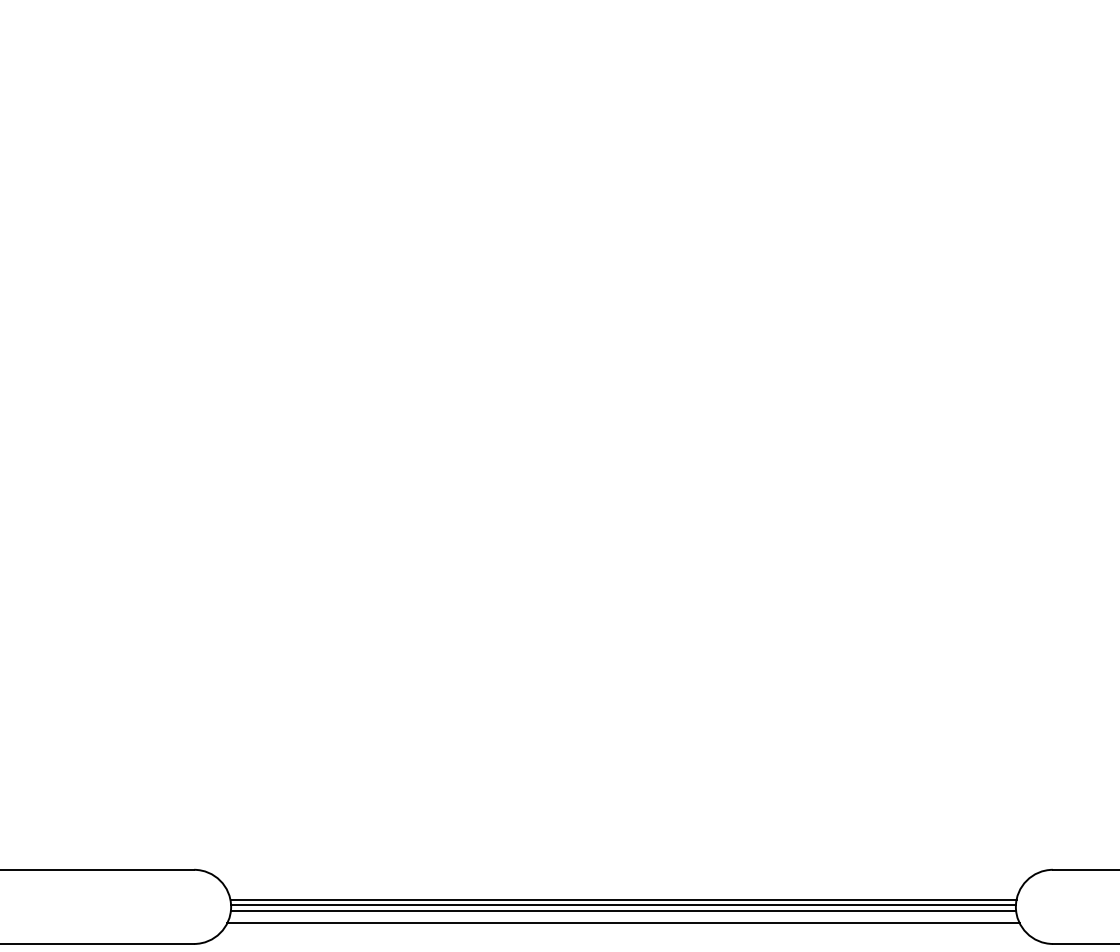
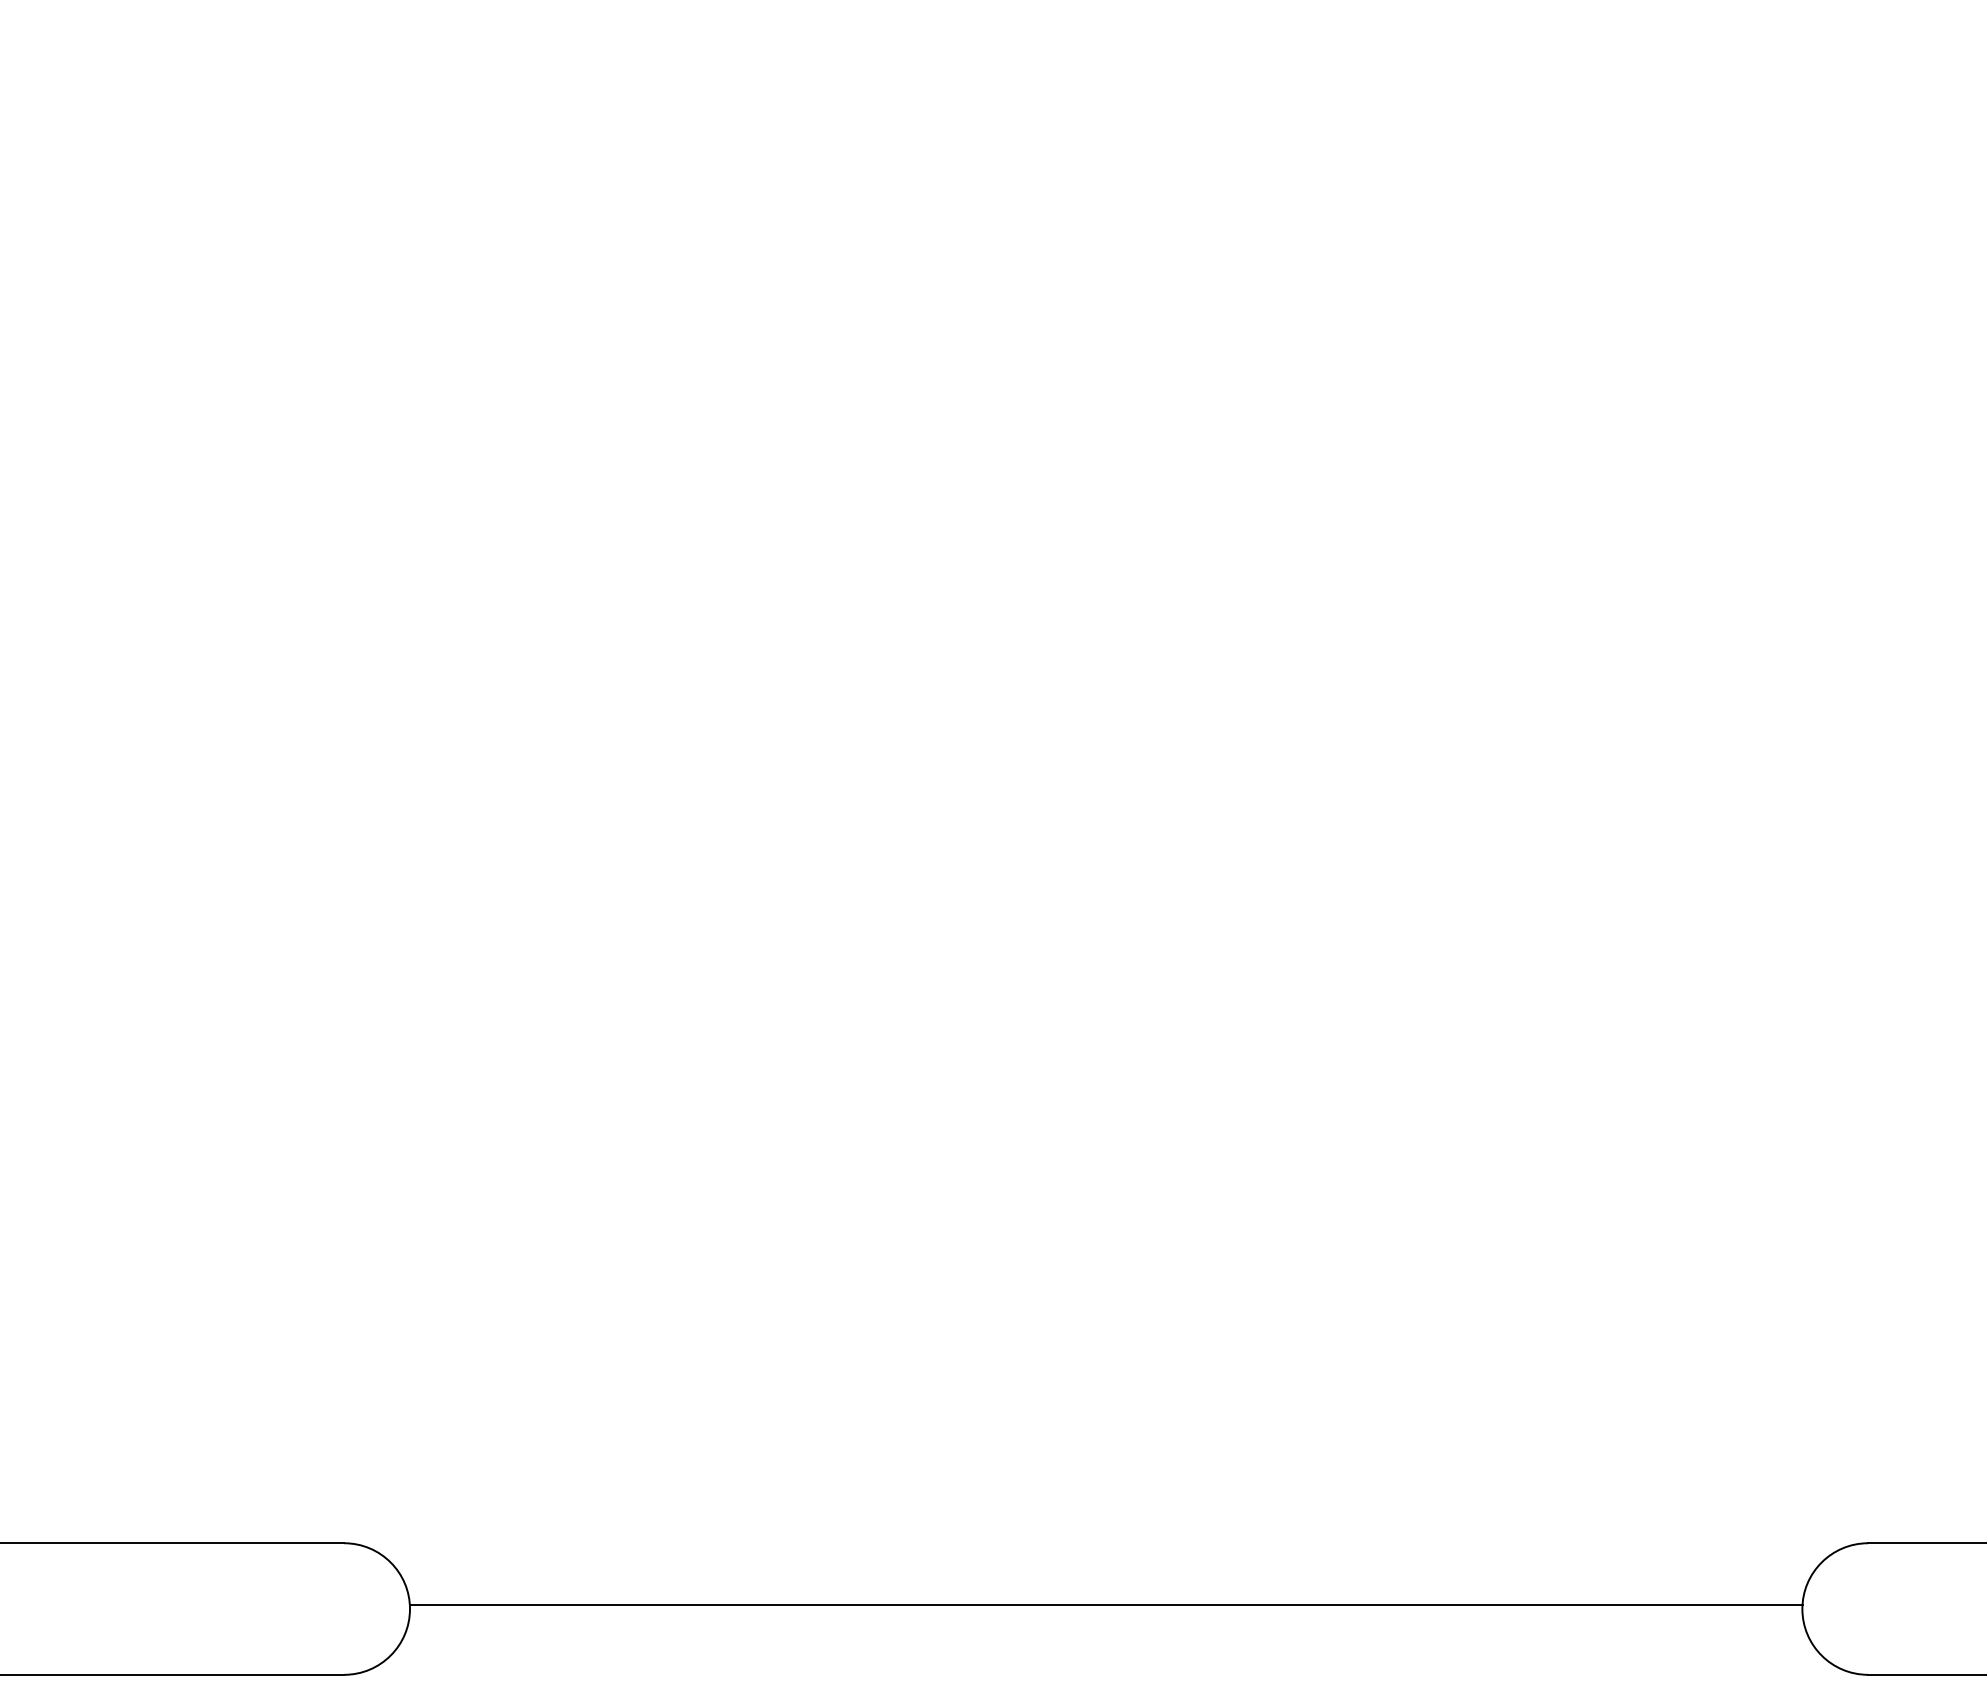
line: (623, 900) -> (1106, 1597), removed
line: (623, 911) -> (1106, 1617), removed
line: (623, 923) -> (1106, 1638), removed

